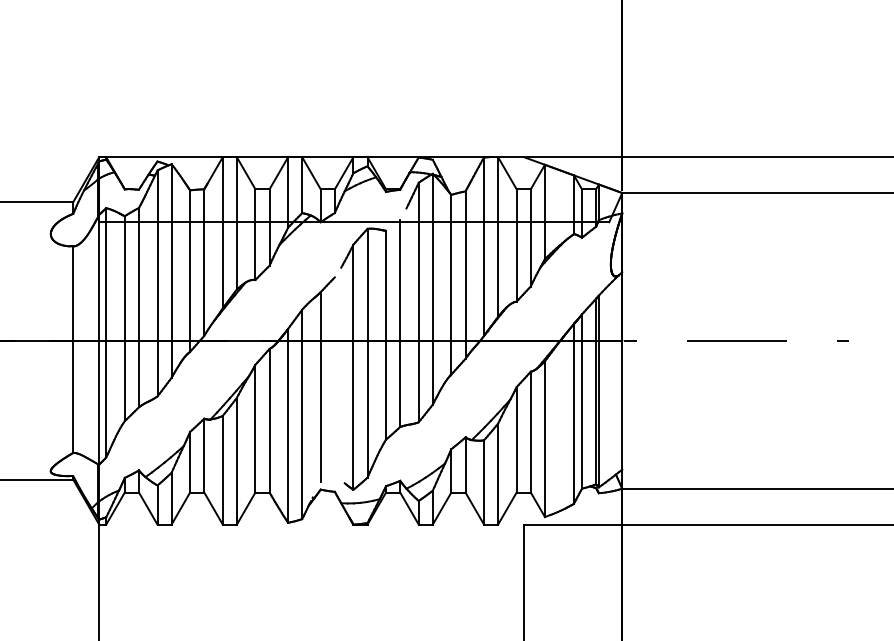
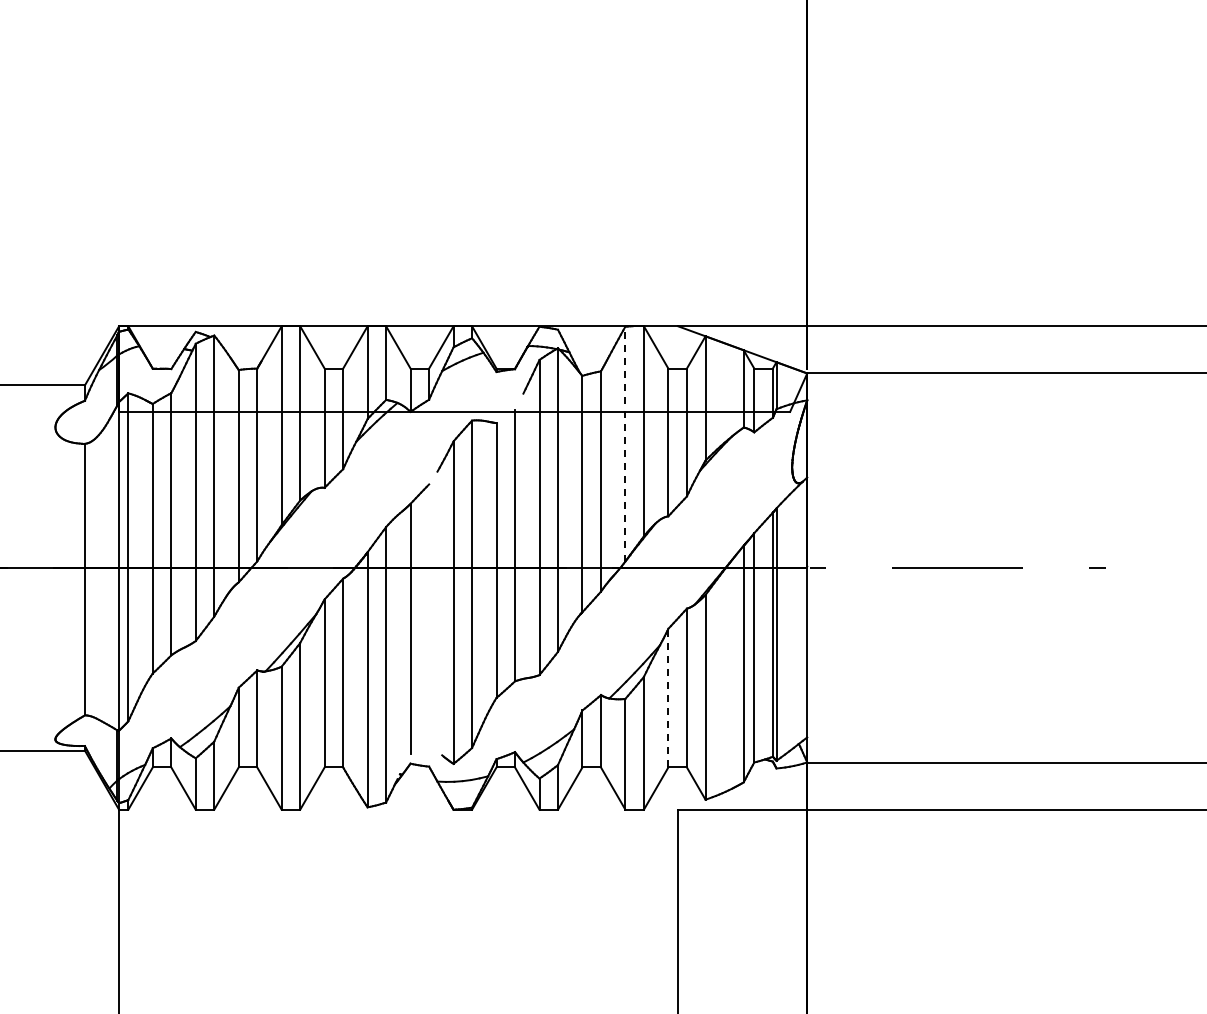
line: (484, 246) -> (625, 443), solid -> dashed
line: (516, 439) -> (668, 697), solid -> dashed

